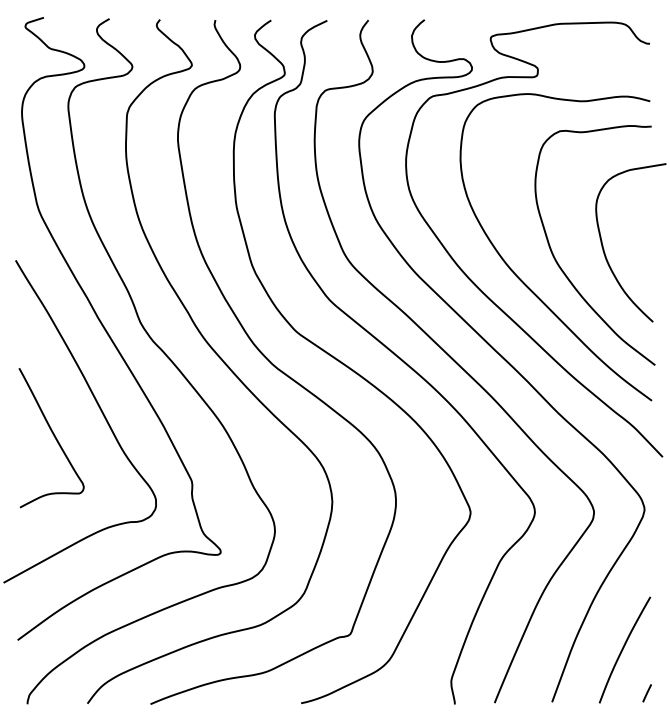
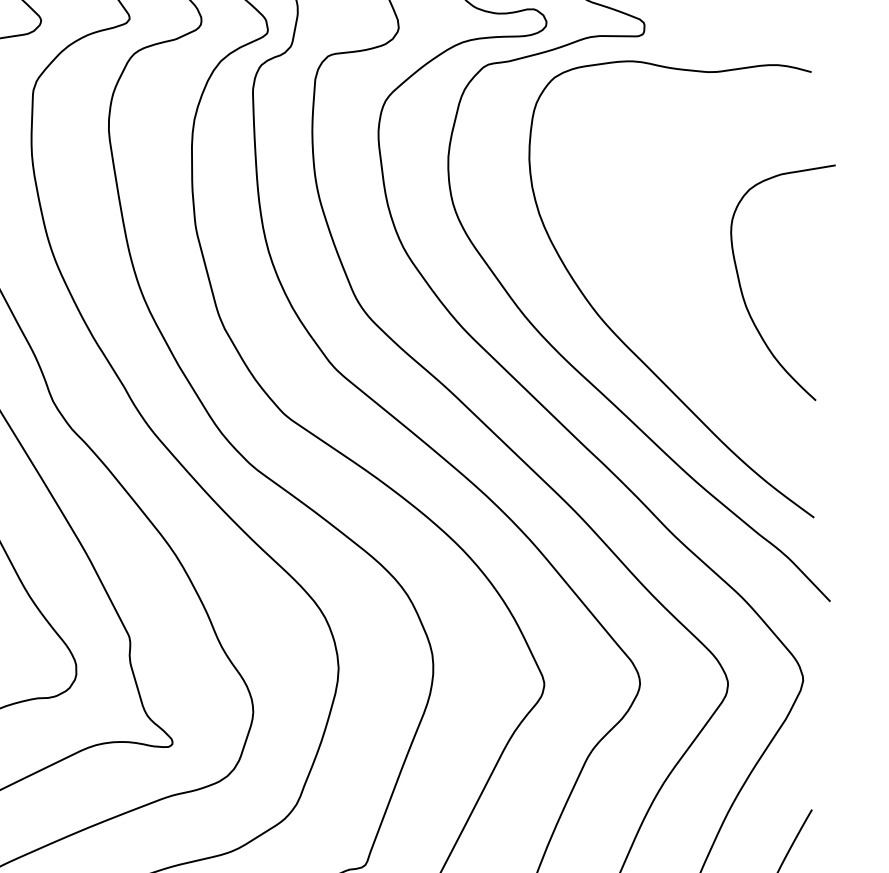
curve: (561, 267) -> (679, 319), removed

